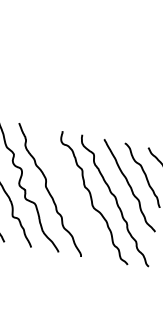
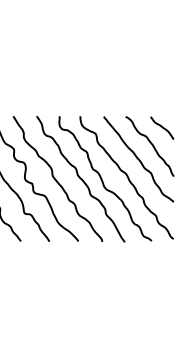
curve: (71, 194) -> (80, 179), added

